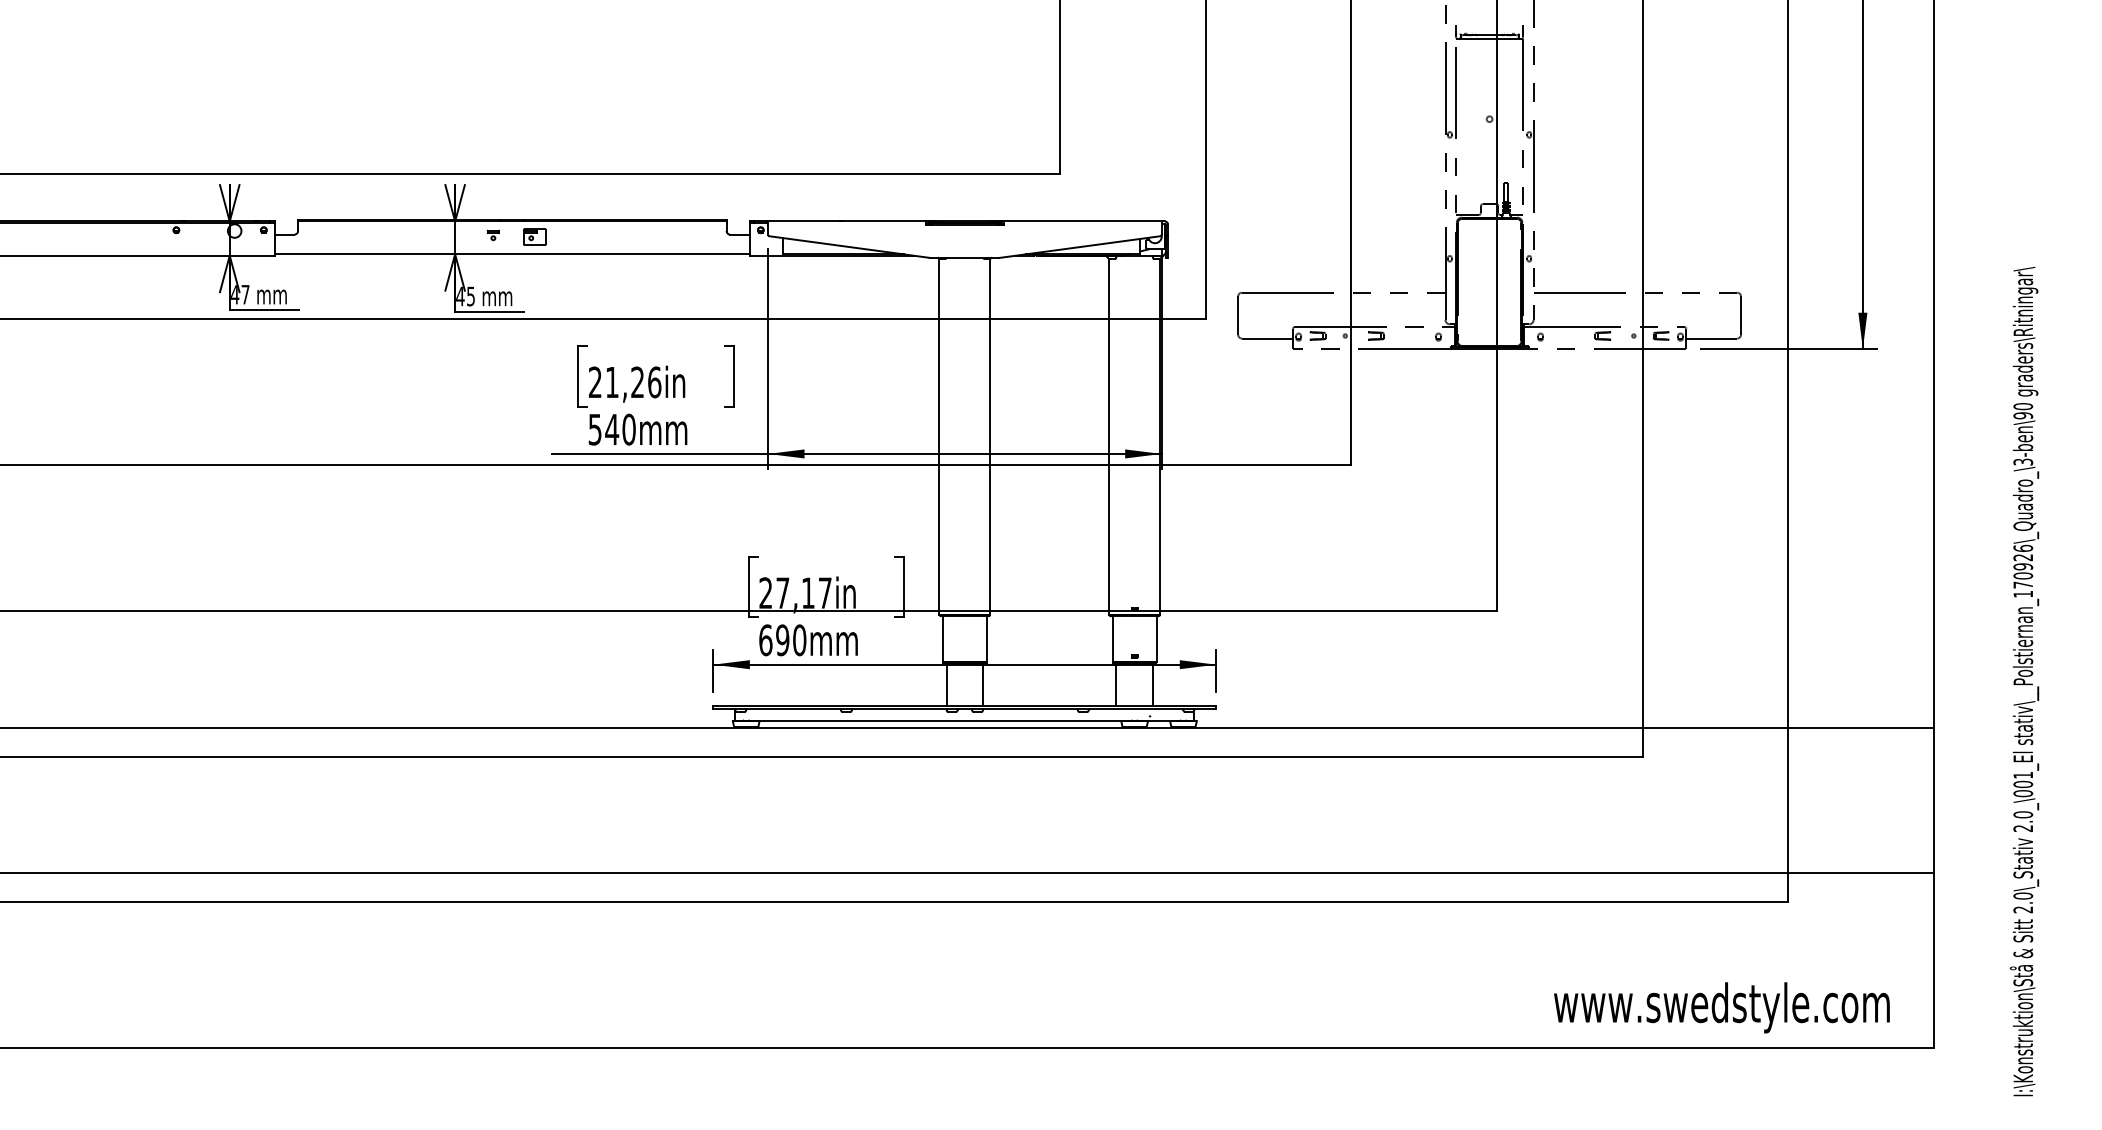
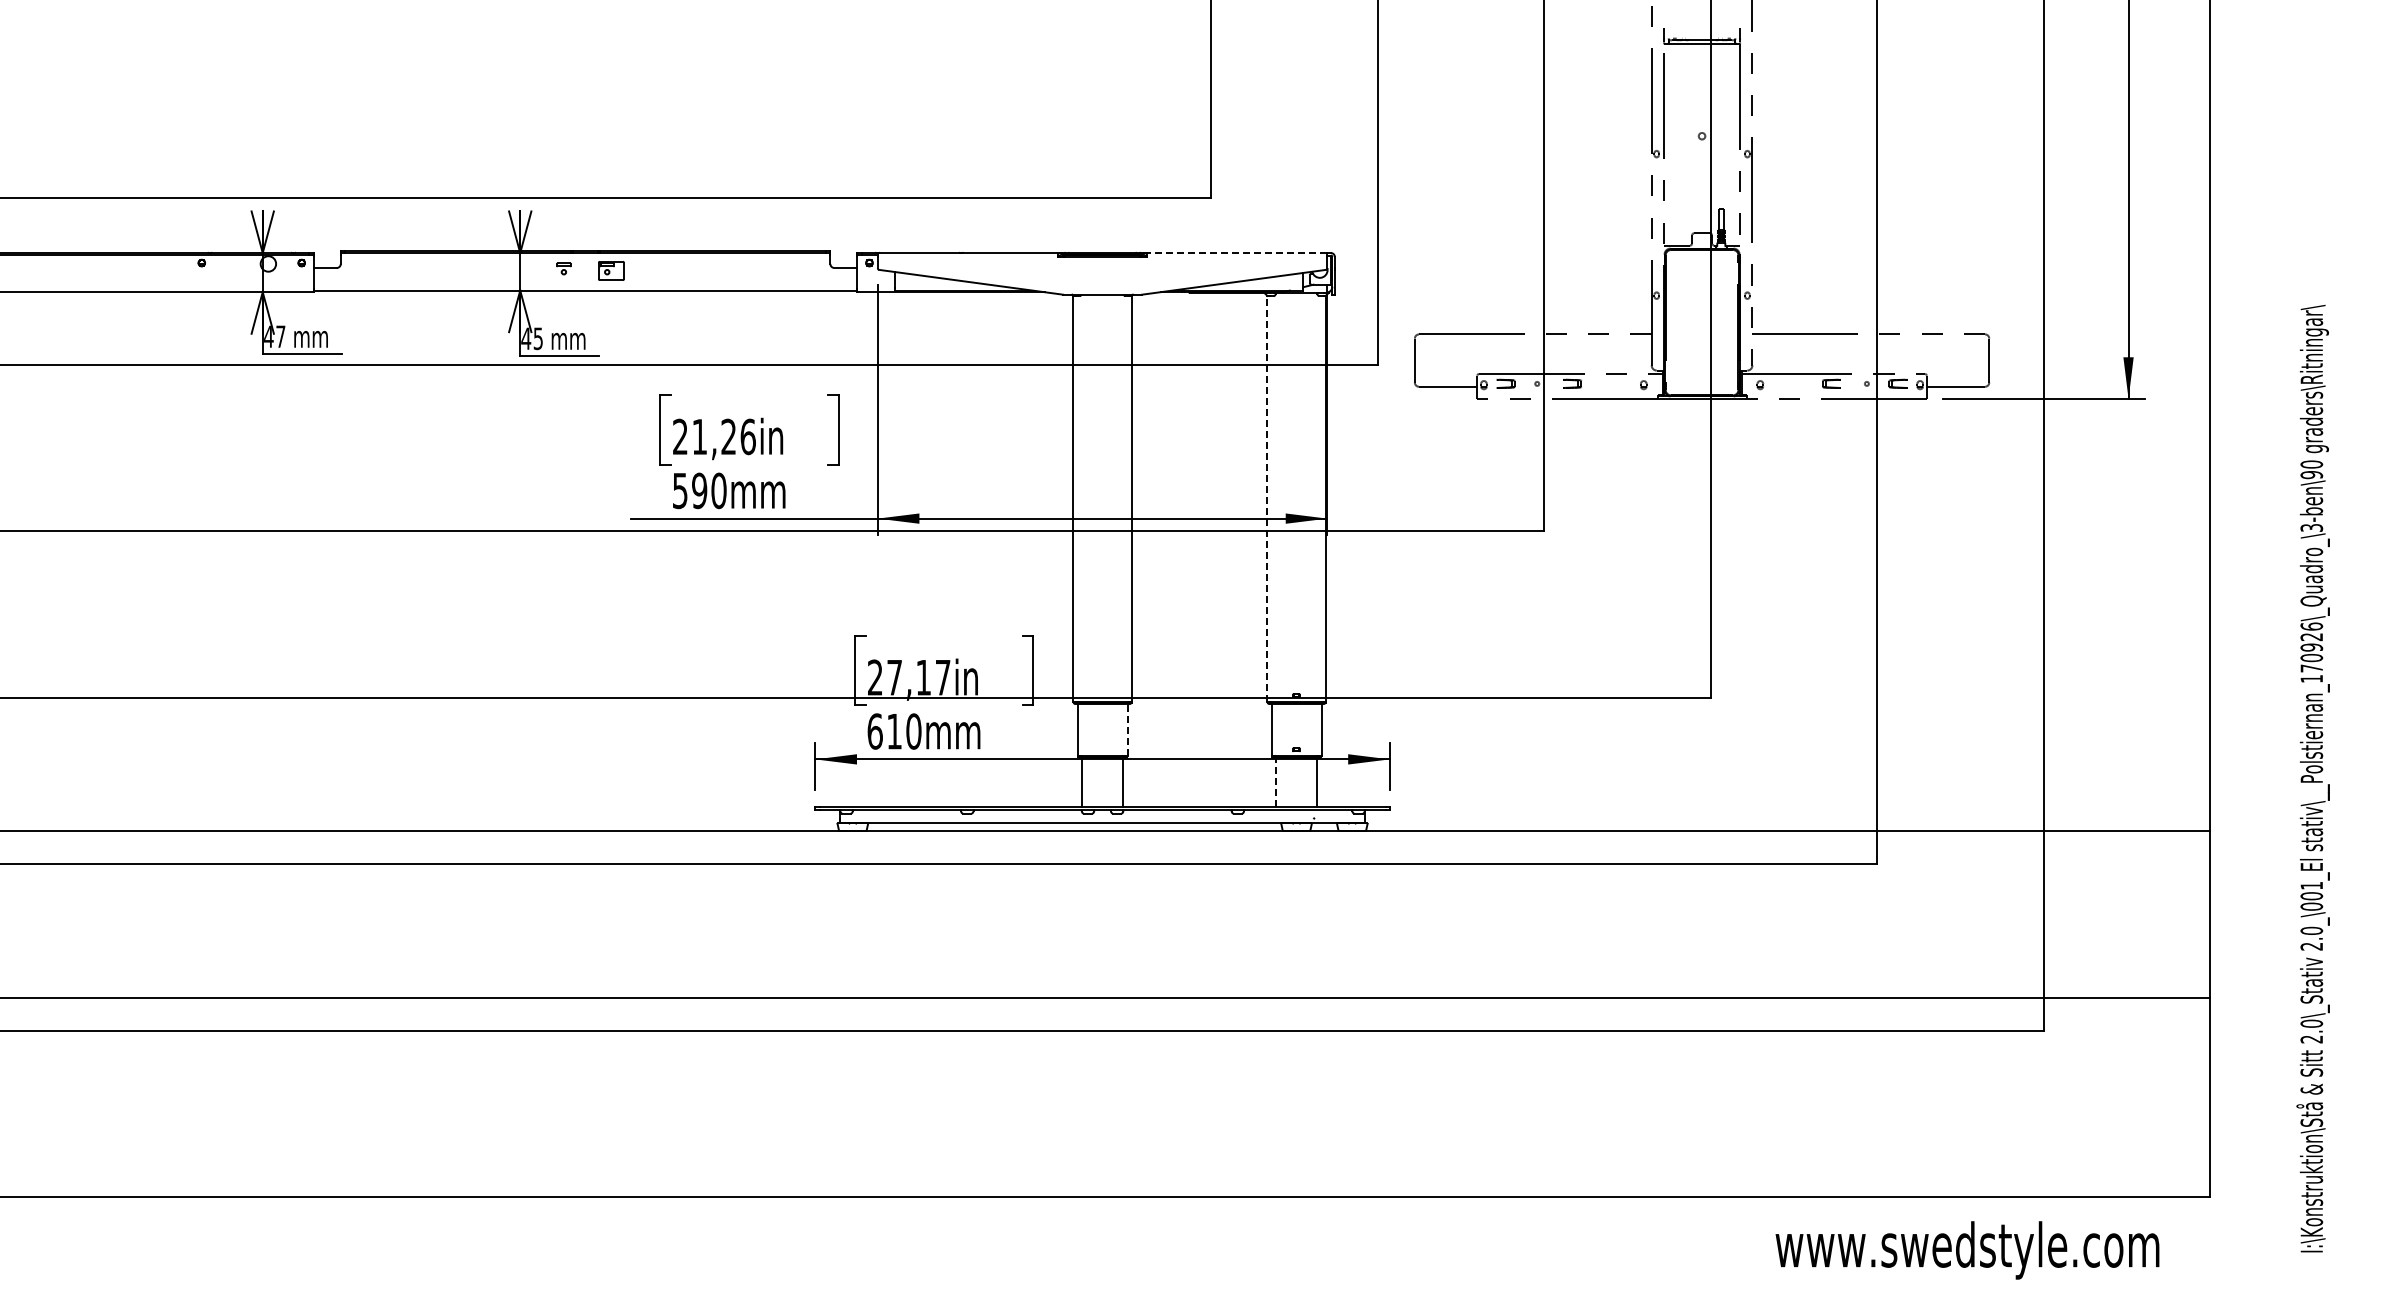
line: (1082, 221) -> (1236, 253), solid -> dashed
text: (612, 429) -> (699, 490), 540mm -> 590mm
line: (1109, 436) -> (1267, 498), solid -> dashed
line: (986, 638) -> (1127, 729), solid -> dashed
text: (782, 640) -> (894, 731), 690mm -> 610mm
line: (1116, 684) -> (1275, 781), solid -> dashed
text: (1721, 1007) -> (1967, 1250), moved

